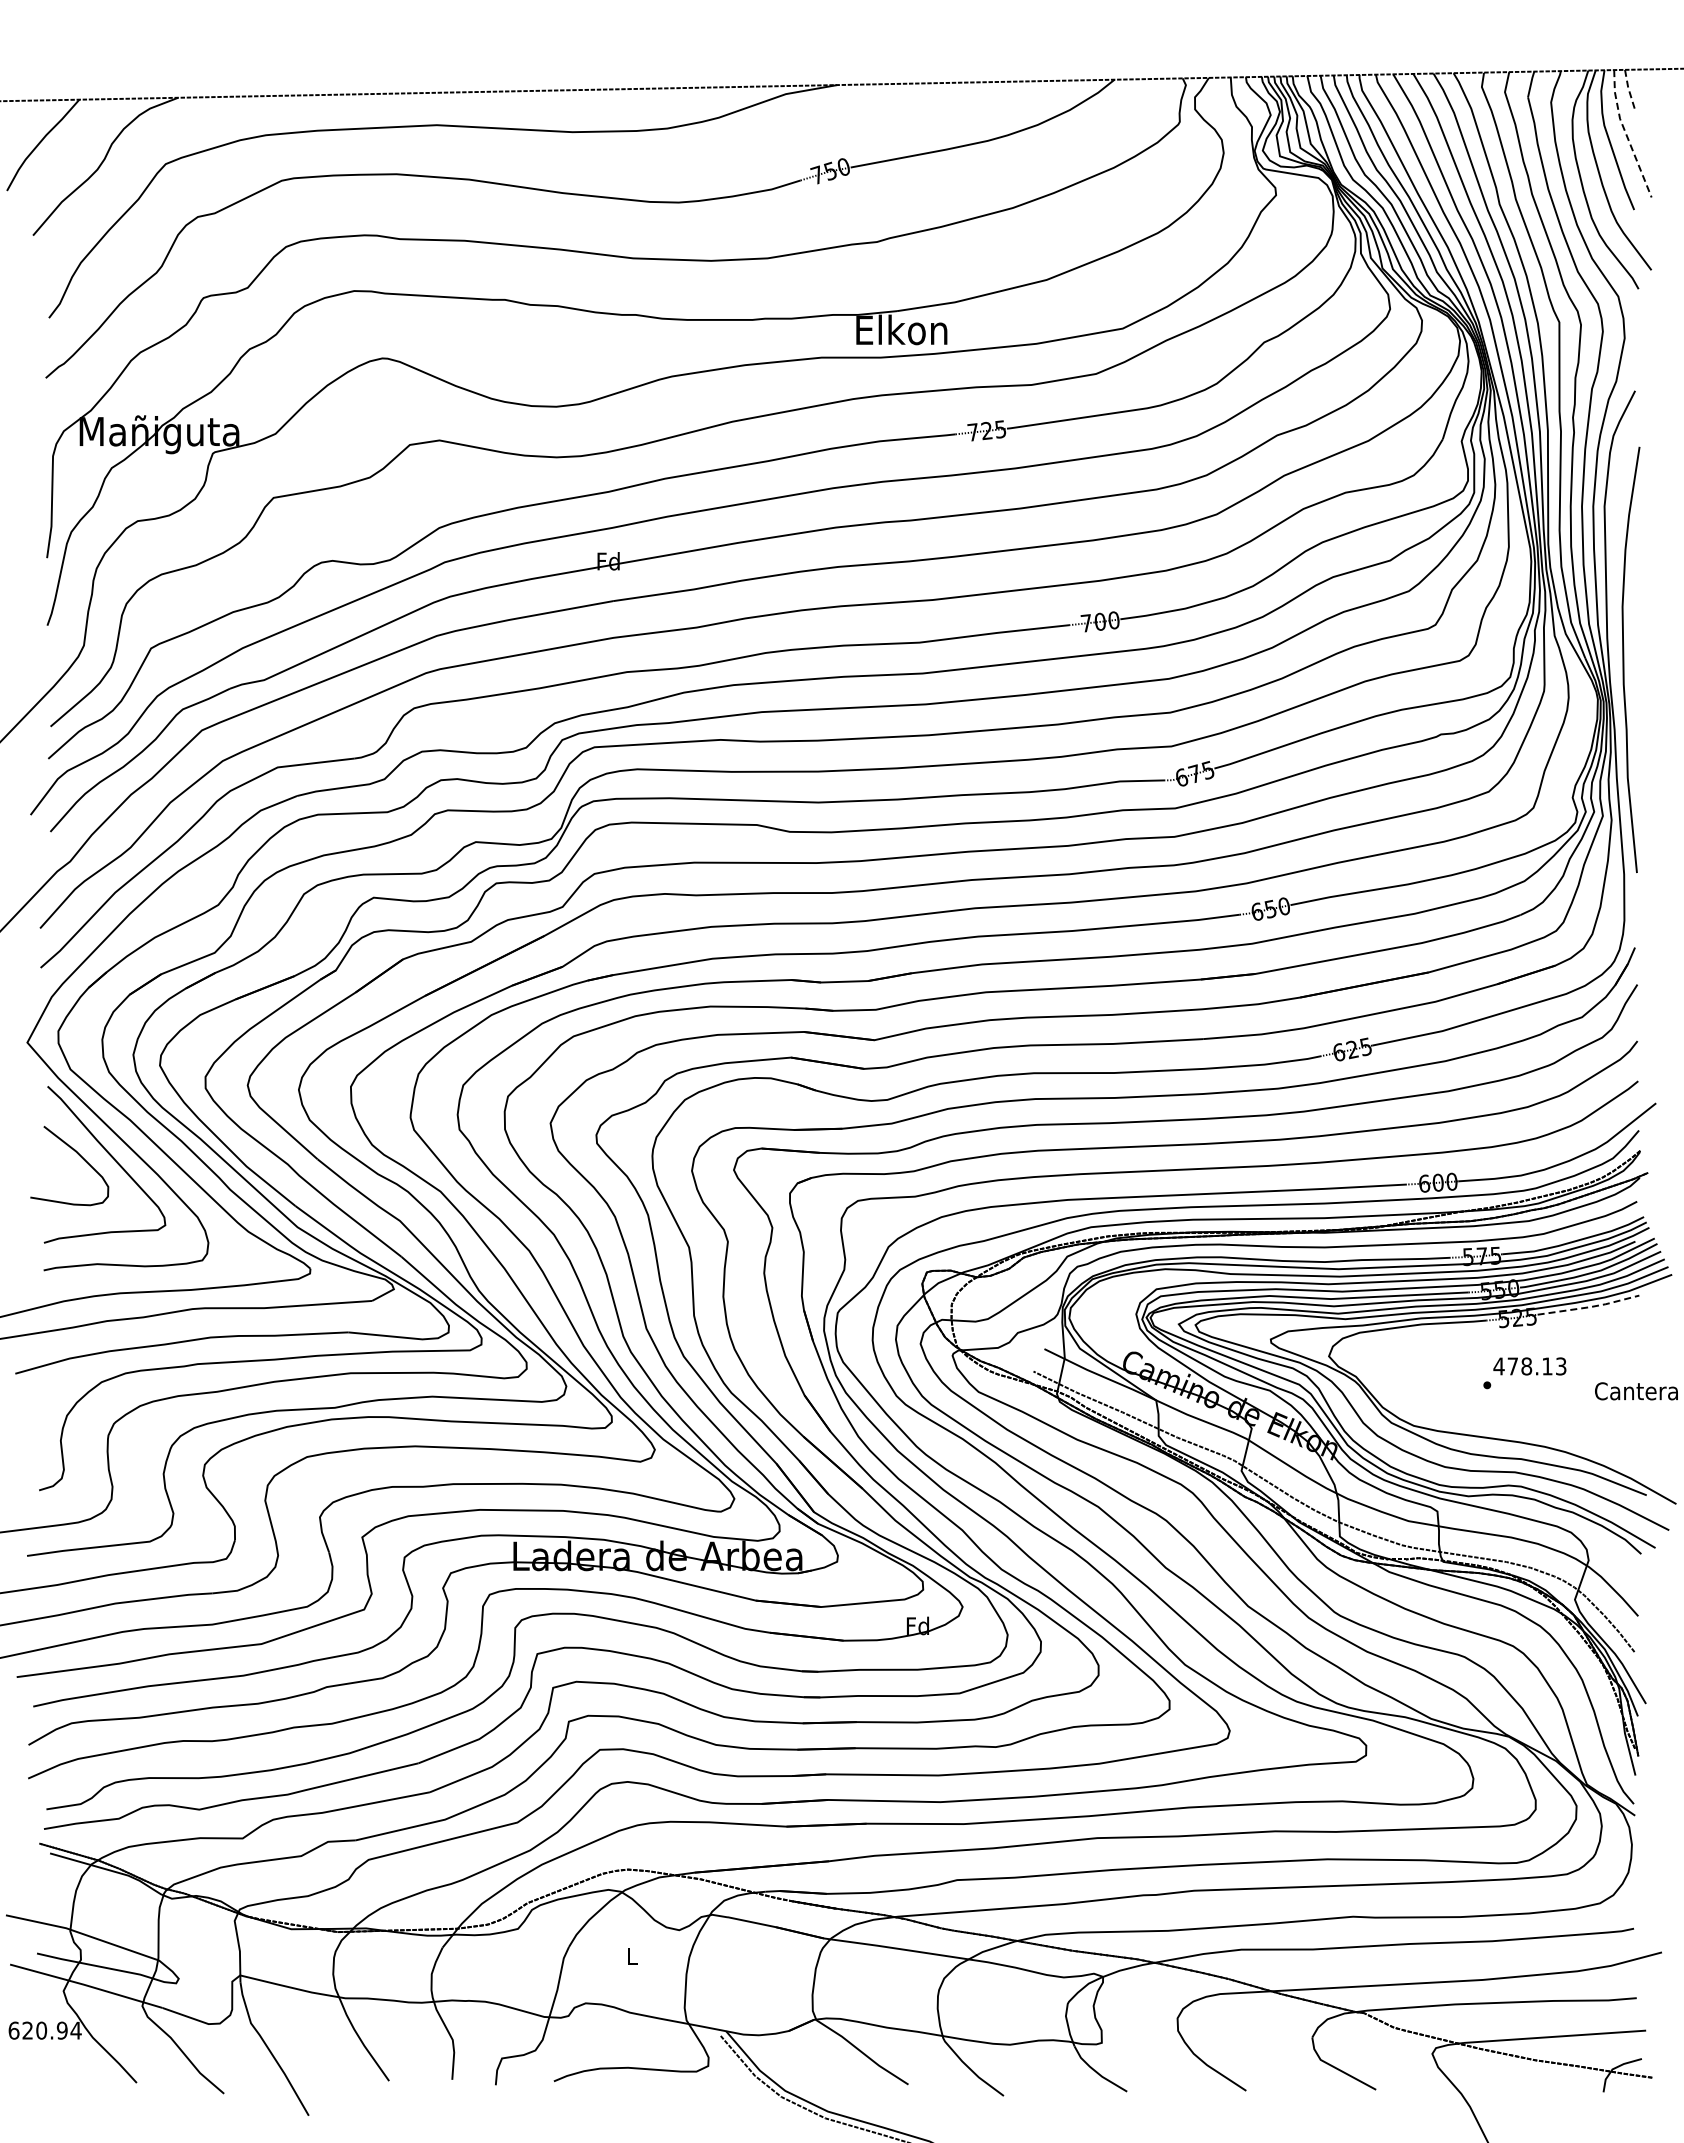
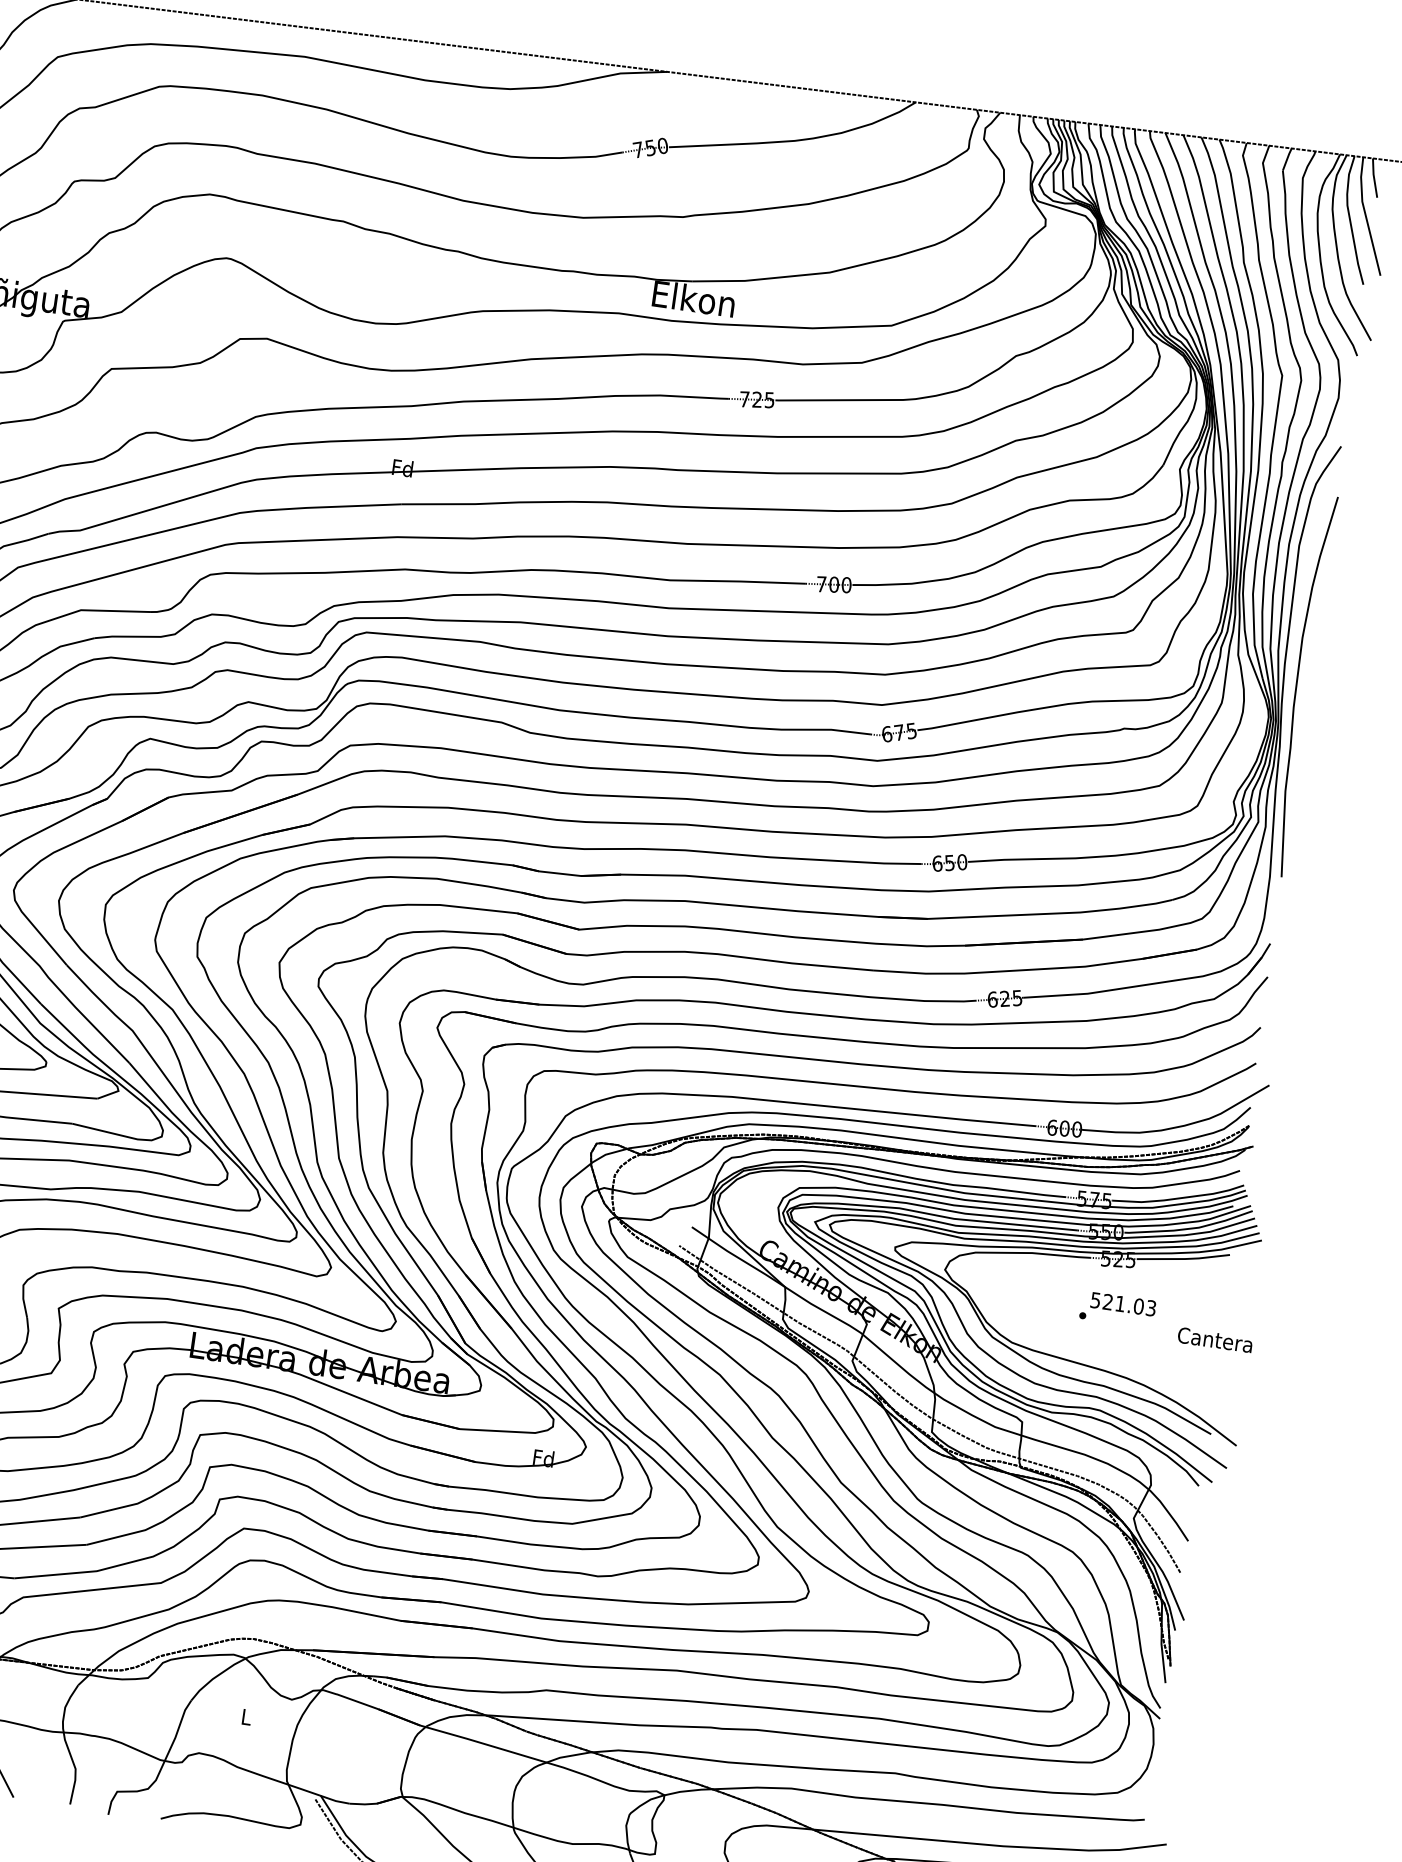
line: (1629, 91) -> (1374, 178), dashed -> solid
line: (1626, 133) -> (1366, 215), dashed -> solid
line: (1590, 1307) -> (1184, 1259), dashed -> solid
text: (1522, 1366) -> (1116, 1303), 478.13 -> 521.03

